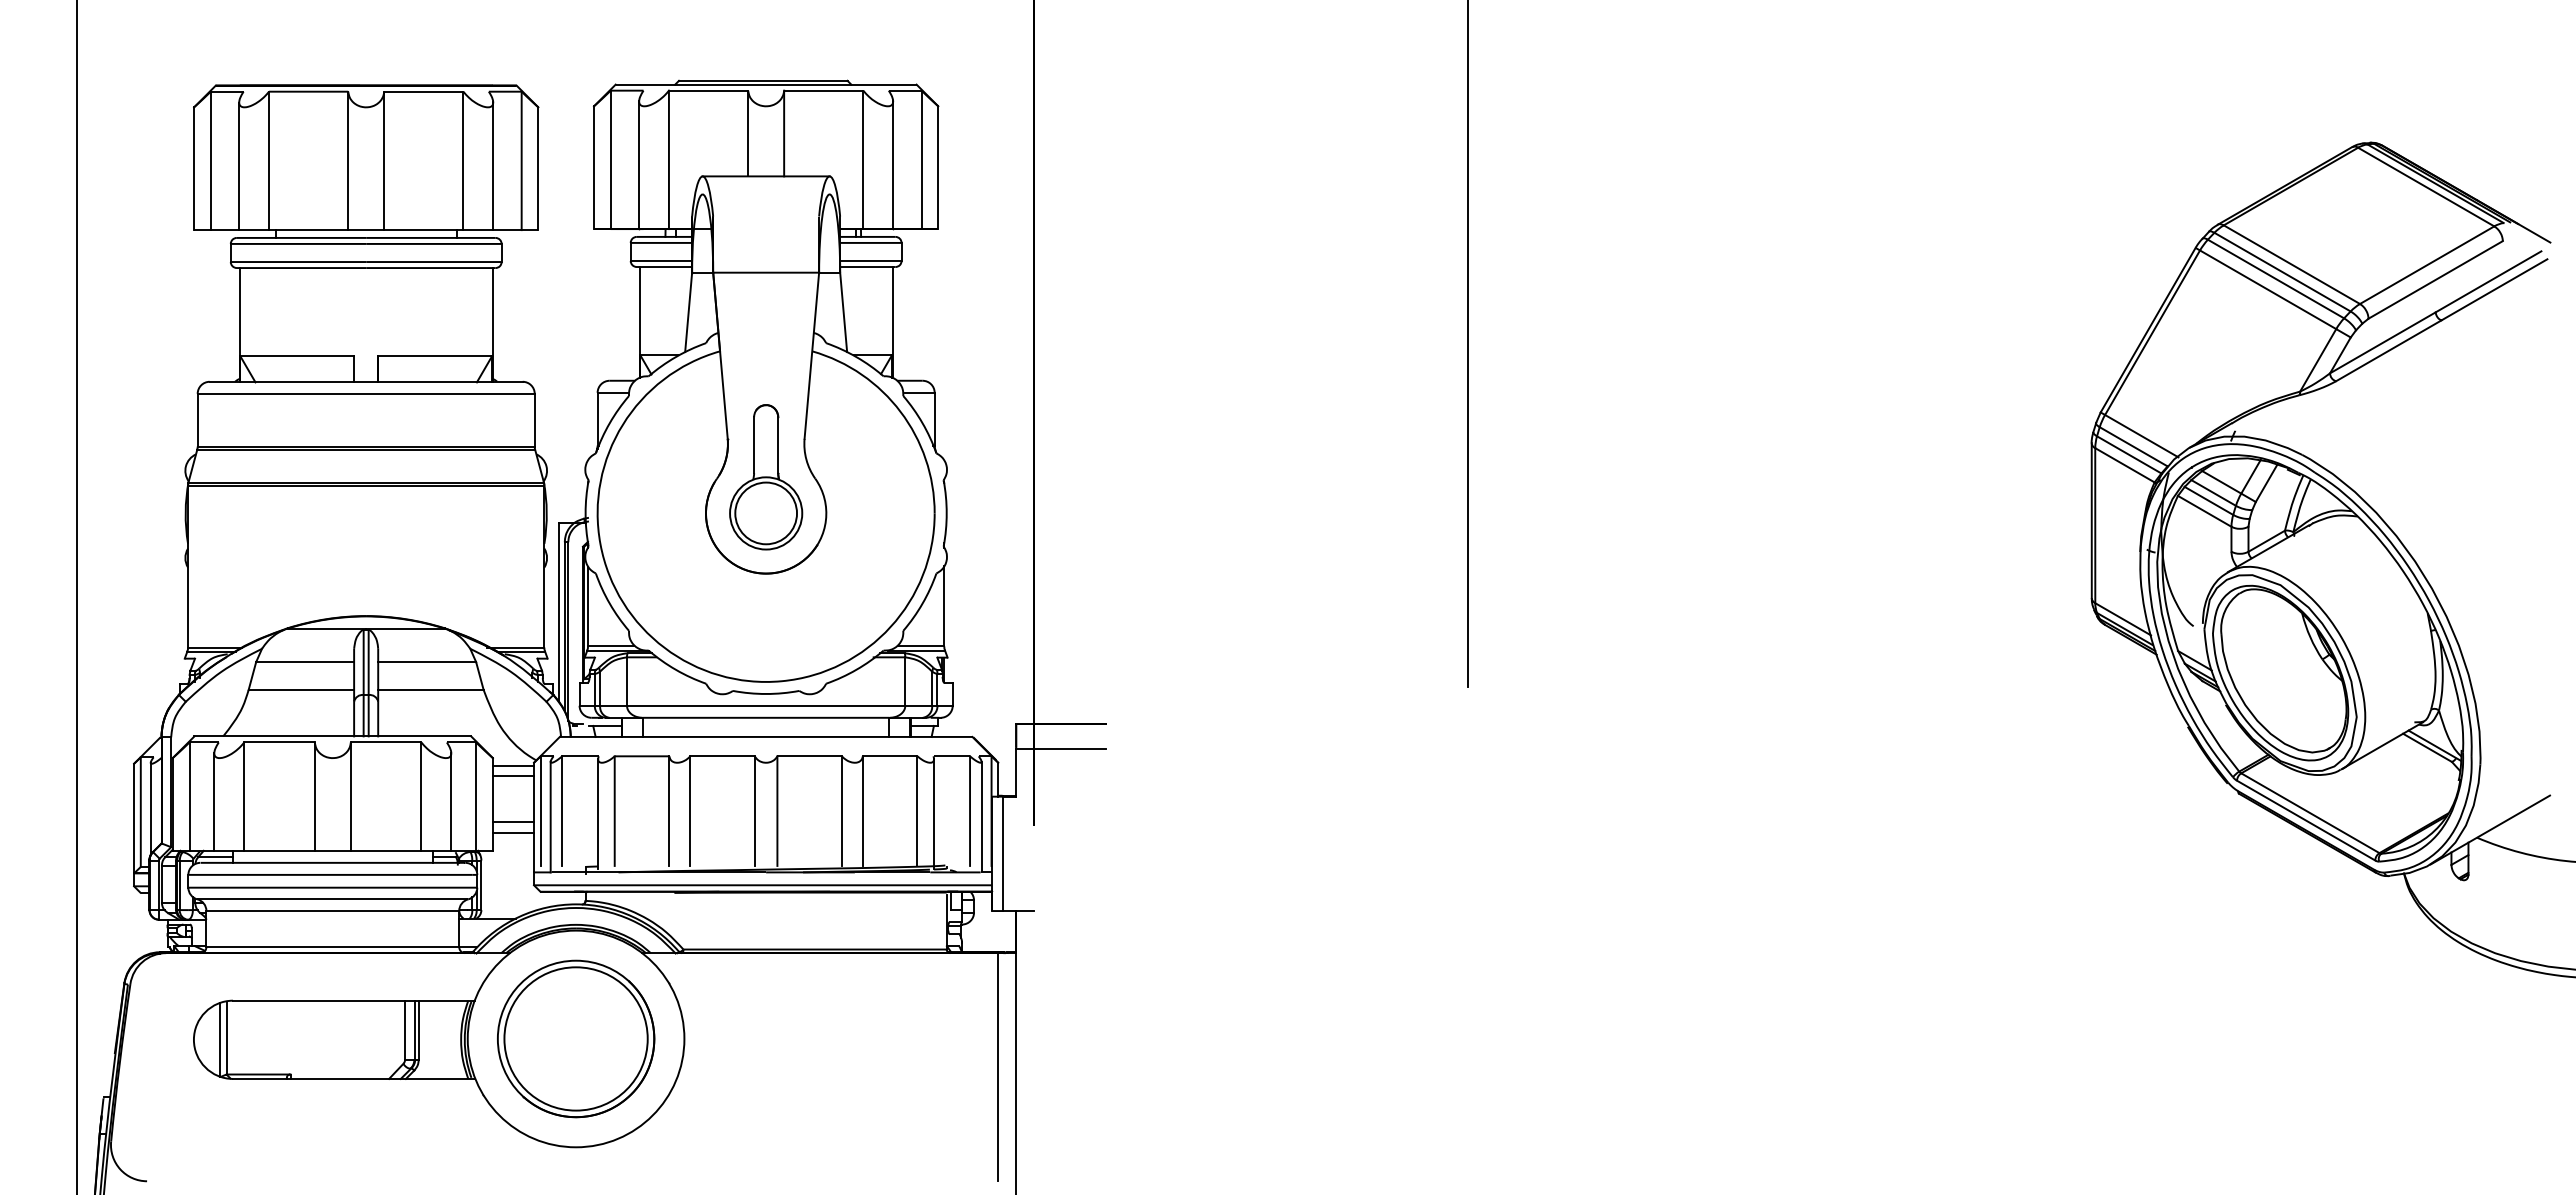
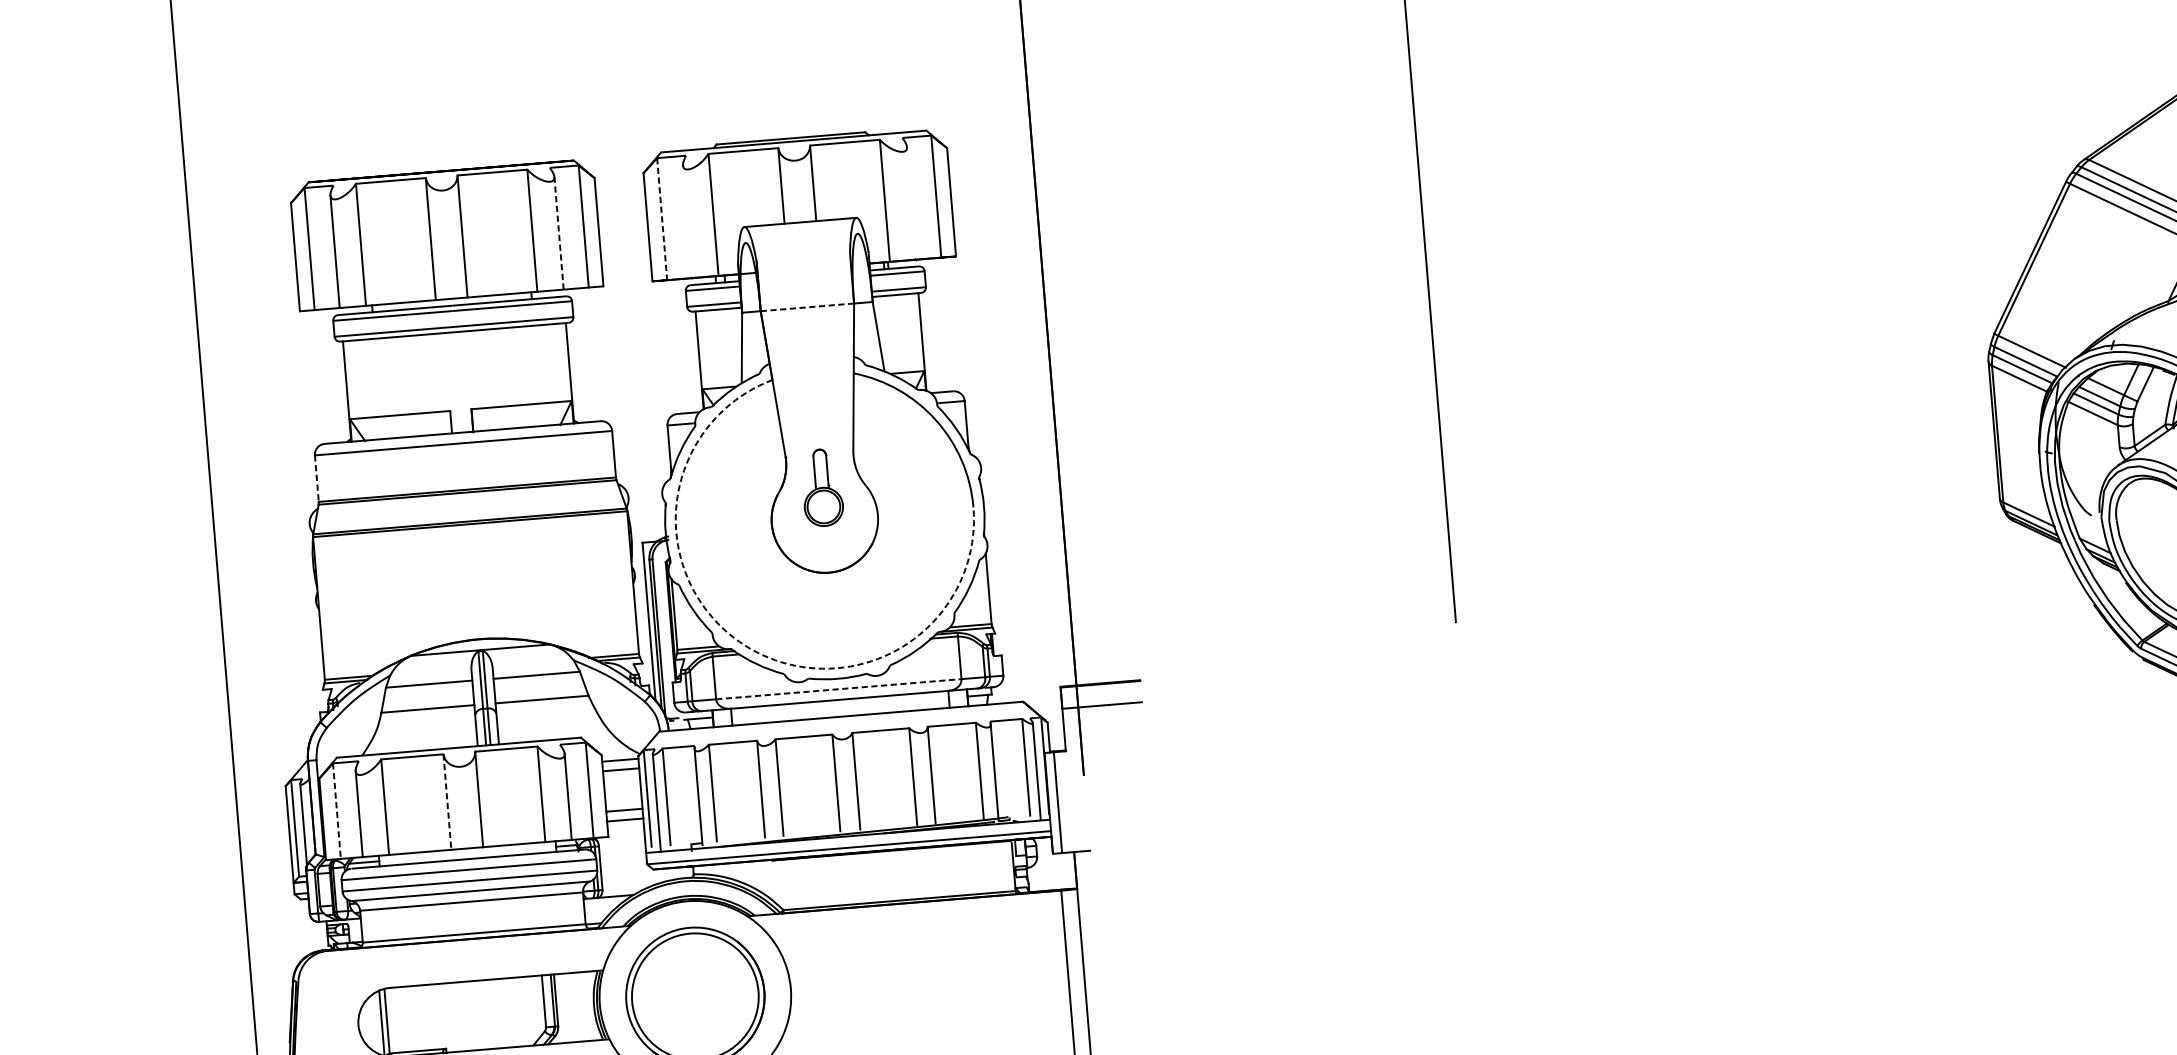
line: (610, 160) -> (662, 219), solid -> dashed
line: (639, 165) -> (687, 222), removed
line: (893, 165) -> (911, 203), removed
line: (493, 166) -> (559, 233), solid -> dashed
line: (766, 272) -> (807, 307), solid -> dashed
line: (197, 420) -> (316, 478), solid -> dashed
part: (766, 477) -> (822, 487), size x0.6
arc: (664, 647) -> (744, 645), solid -> dashed
line: (766, 705) -> (839, 688), solid -> dashed
line: (189, 797) -> (337, 811), solid -> dashed
line: (314, 797) -> (447, 802), solid -> dashed

